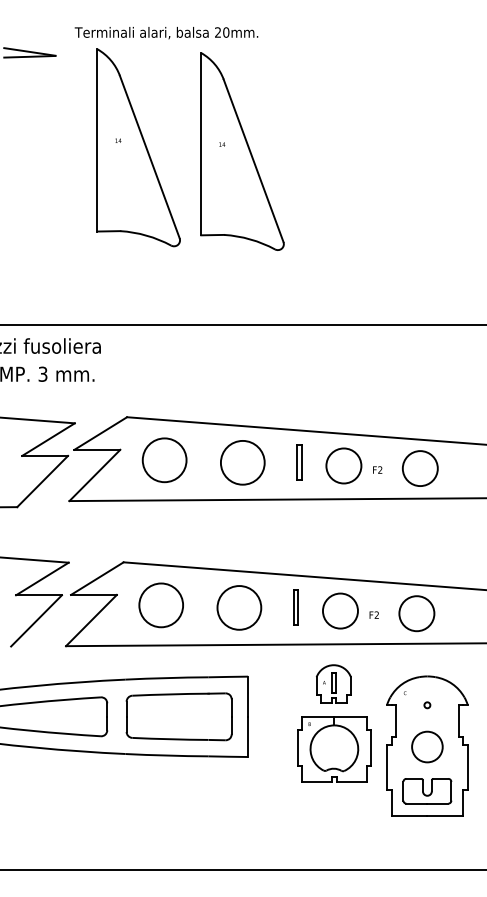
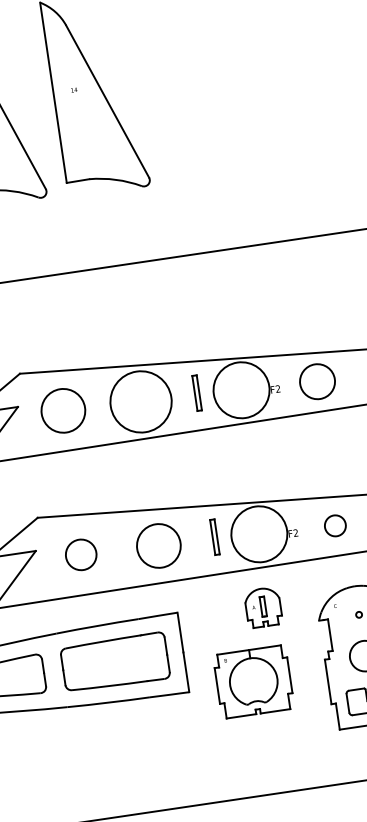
circle: (242, 462) -> (140, 401), size x1.4
circle: (343, 465) -> (241, 389), size x1.6
circle: (161, 605) -> (81, 554), size x0.7
circle: (339, 610) -> (258, 533), size x1.6
circle: (416, 613) -> (334, 525), size x0.6
part: (334, 749) -> (253, 682), moved

